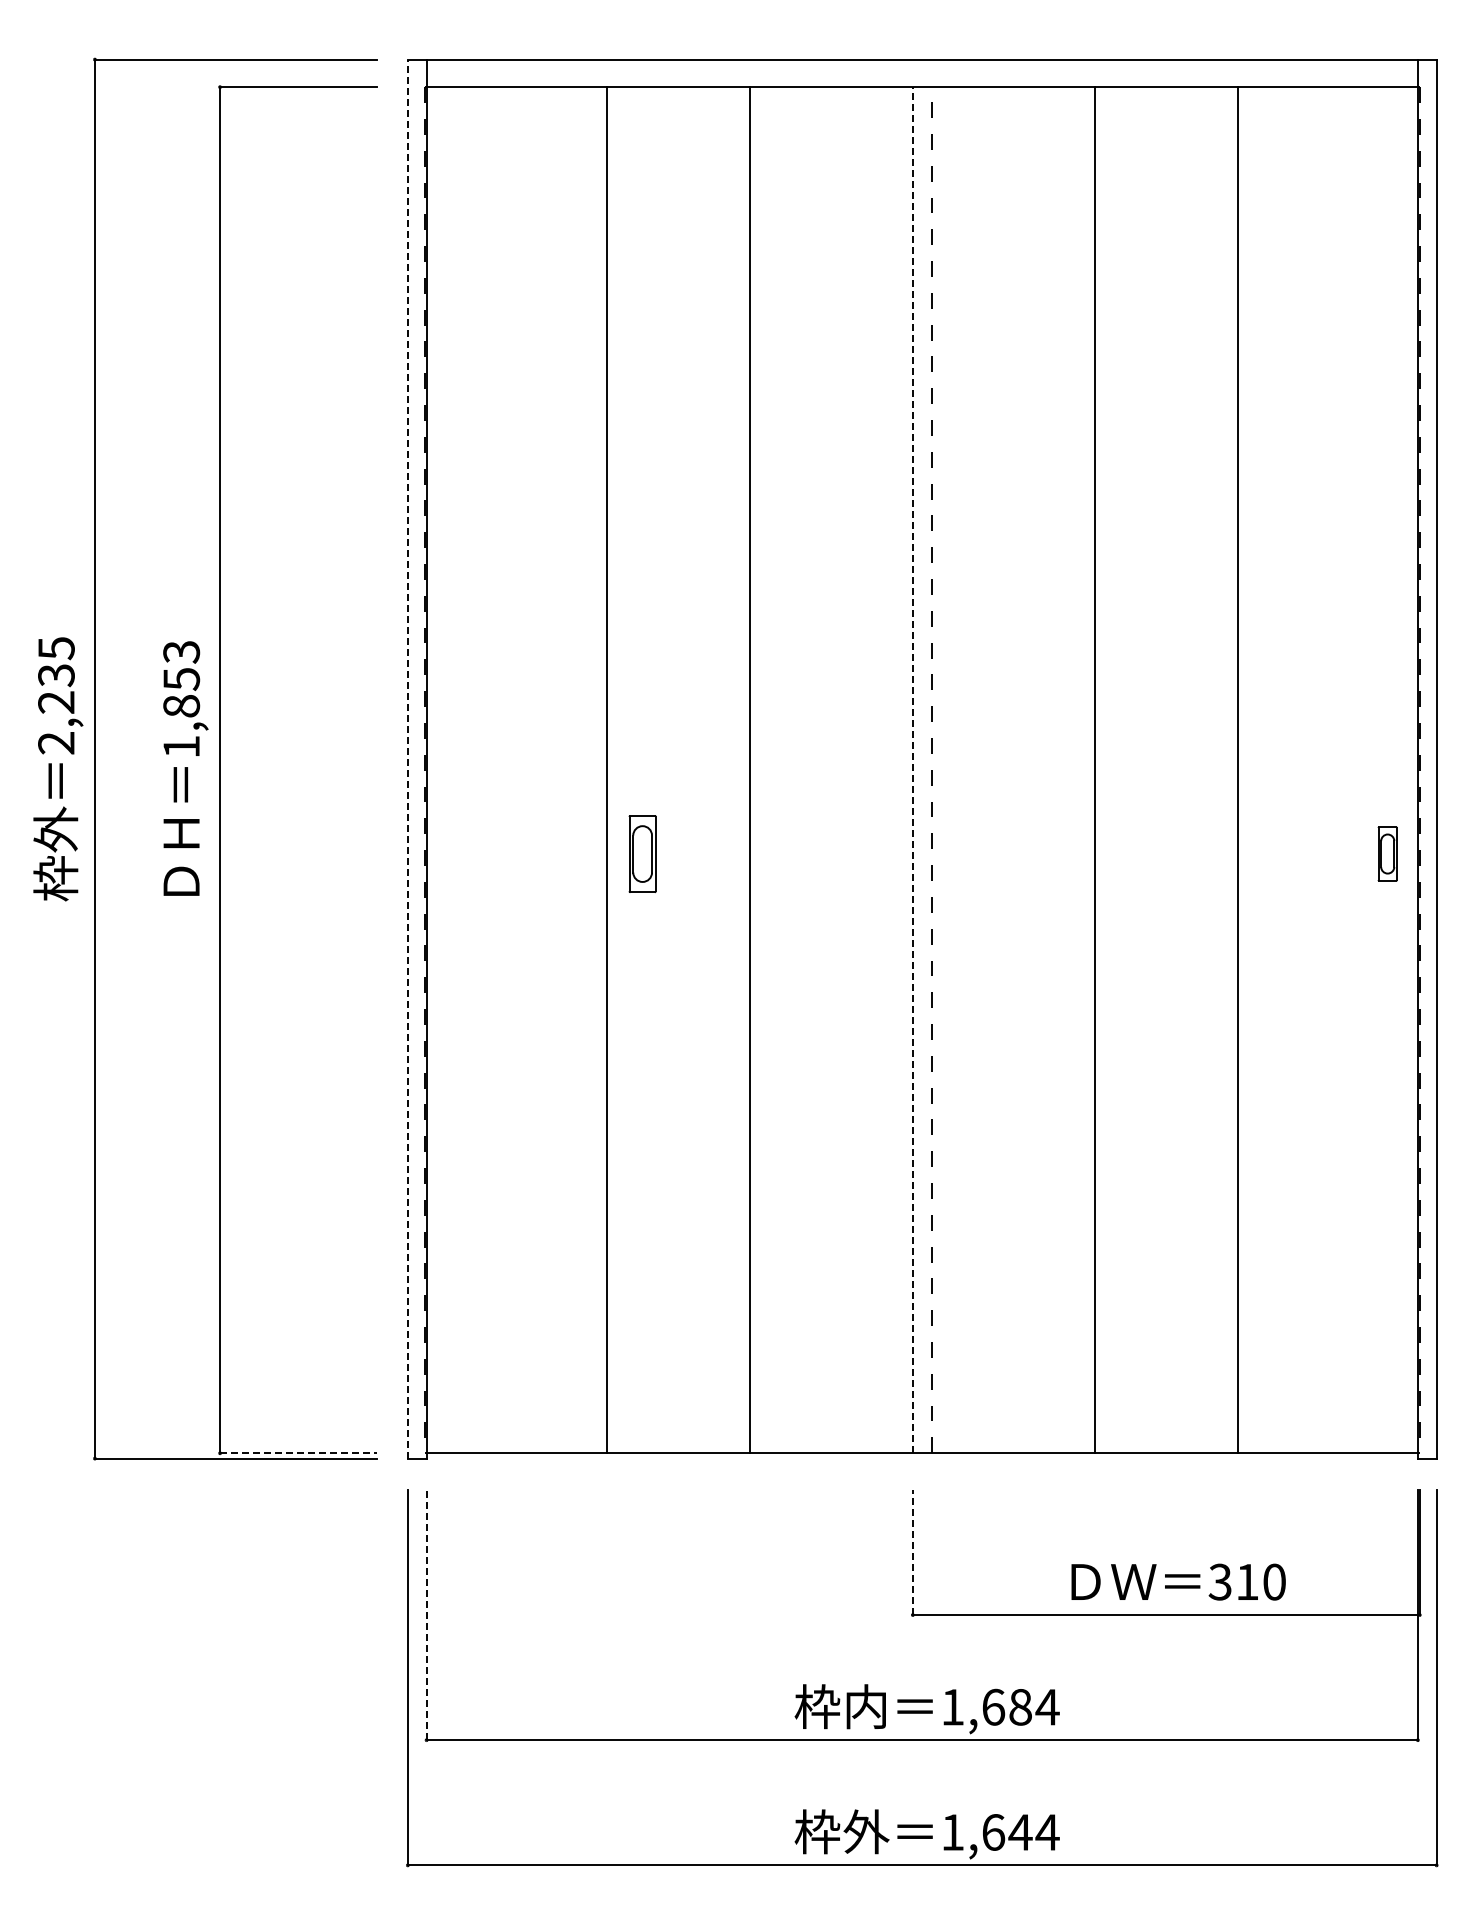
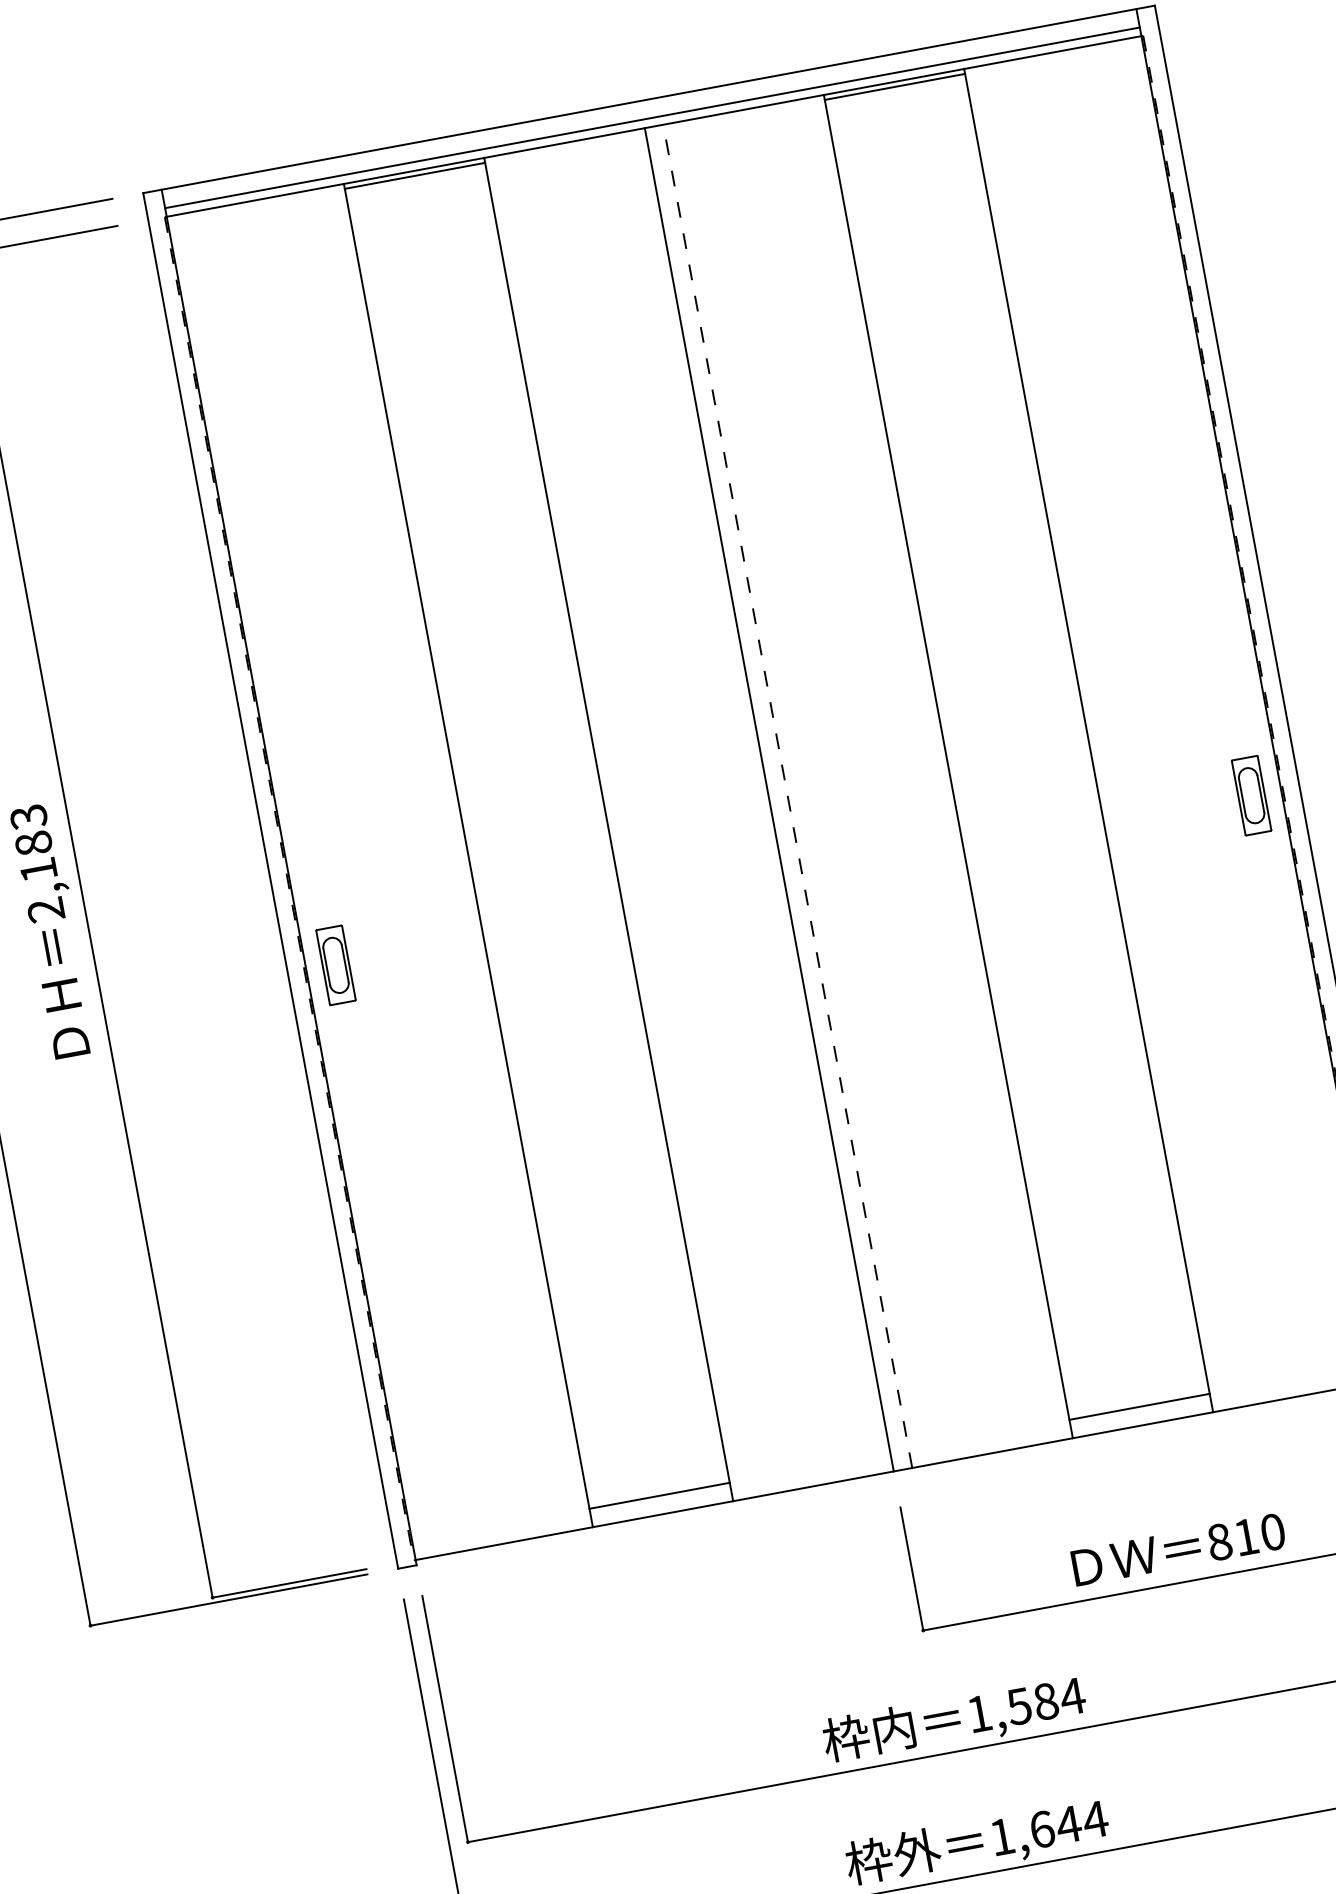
line: (921, 78) -> (651, 118), added
line: (677, 92) -> (414, 176), added
line: (1165, 92) -> (894, 87), added
text: (181, 712) -> (39, 876), 1,853 -> 2,183
line: (407, 758) -> (270, 880), dashed -> solid
line: (912, 769) -> (768, 799), dashed -> solid
part: (642, 853) -> (335, 964), moved
part: (1387, 853) -> (1251, 795), size x1.43
line: (677, 1434) -> (658, 1495), added
line: (1165, 1434) -> (1138, 1406), added
line: (298, 1453) -> (289, 1583), dashed -> solid
line: (912, 1552) -> (911, 1569), dashed -> solid
text: (1219, 1581) -> (1218, 1541), 310 -> 810
line: (426, 1614) -> (444, 1718), dashed -> solid
text: (993, 1706) -> (1019, 1705), 1,684 -> 1,584

